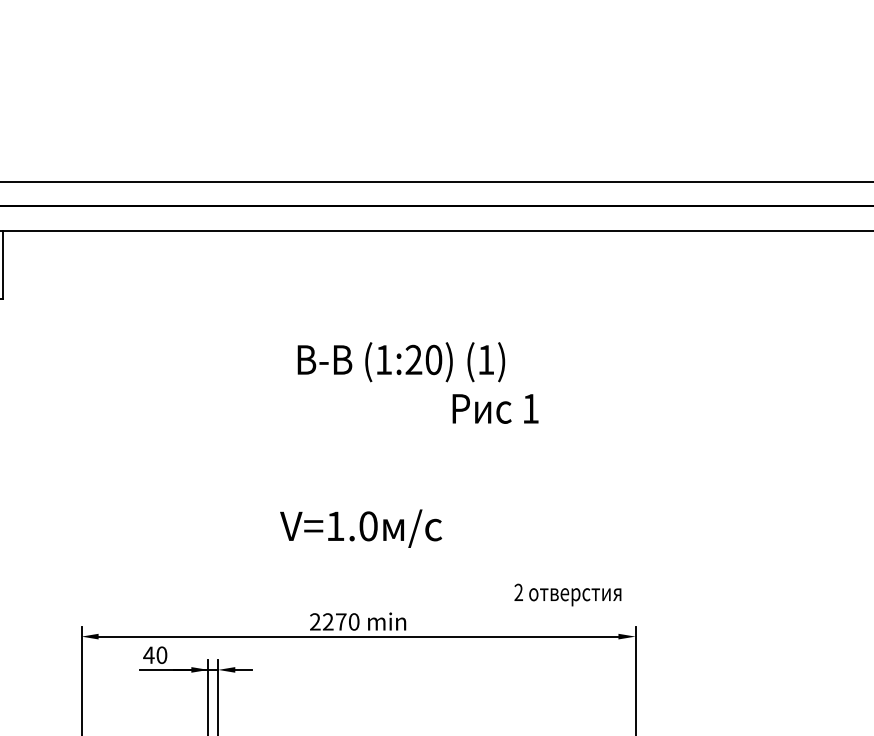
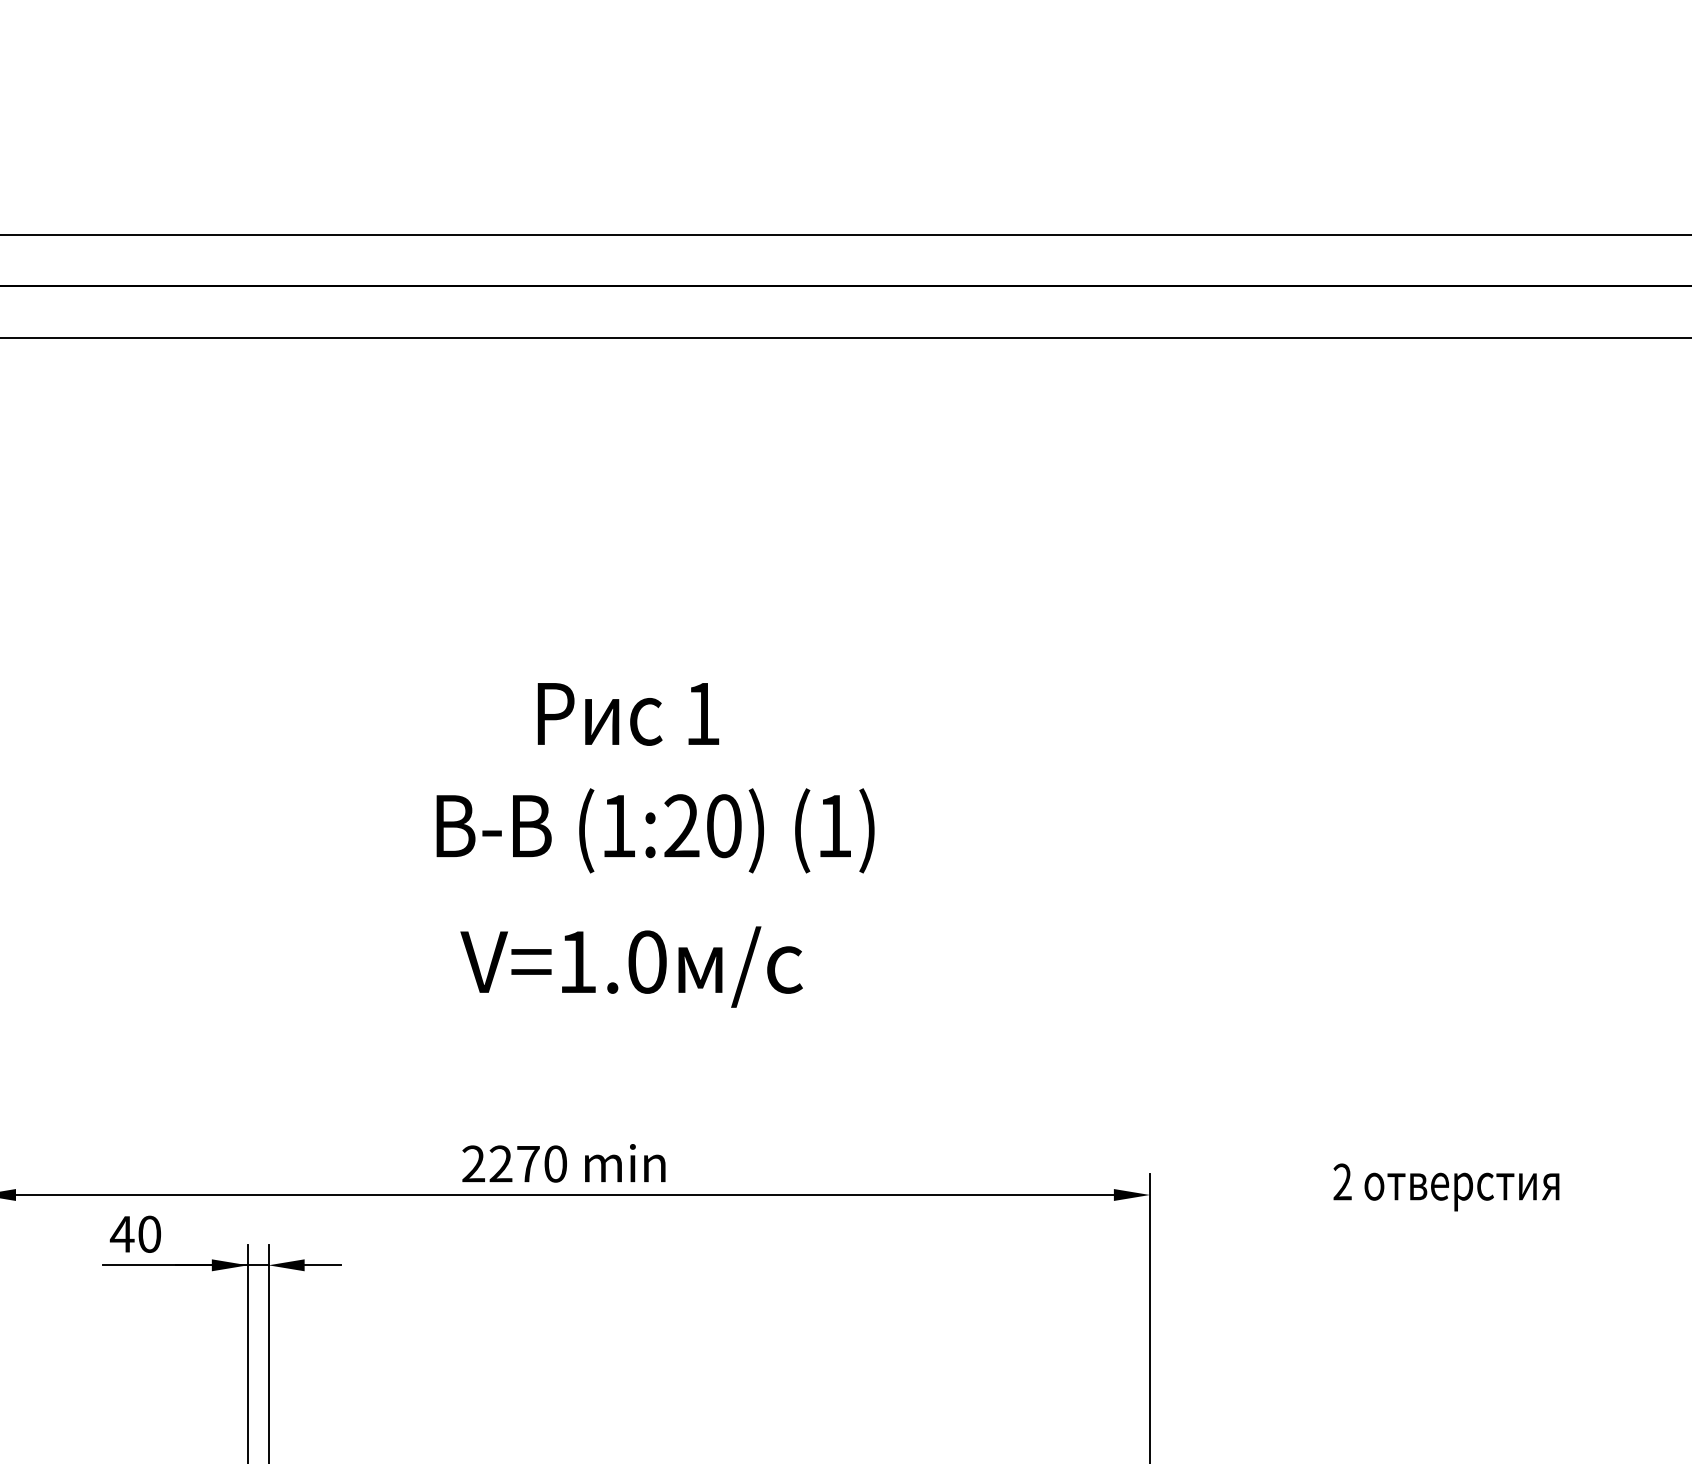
text: (401, 362) -> (655, 831), moved
text: (495, 408) -> (628, 713), moved
text: (361, 528) -> (632, 966), moved
text: (567, 594) -> (1445, 1186), moved

